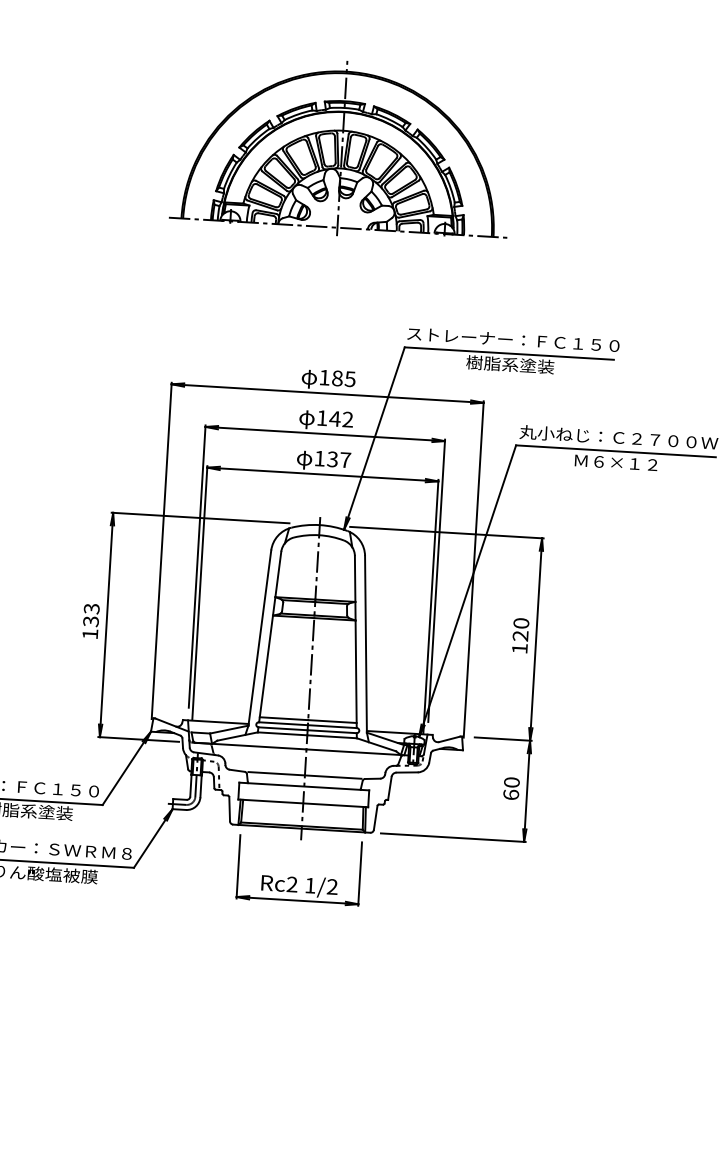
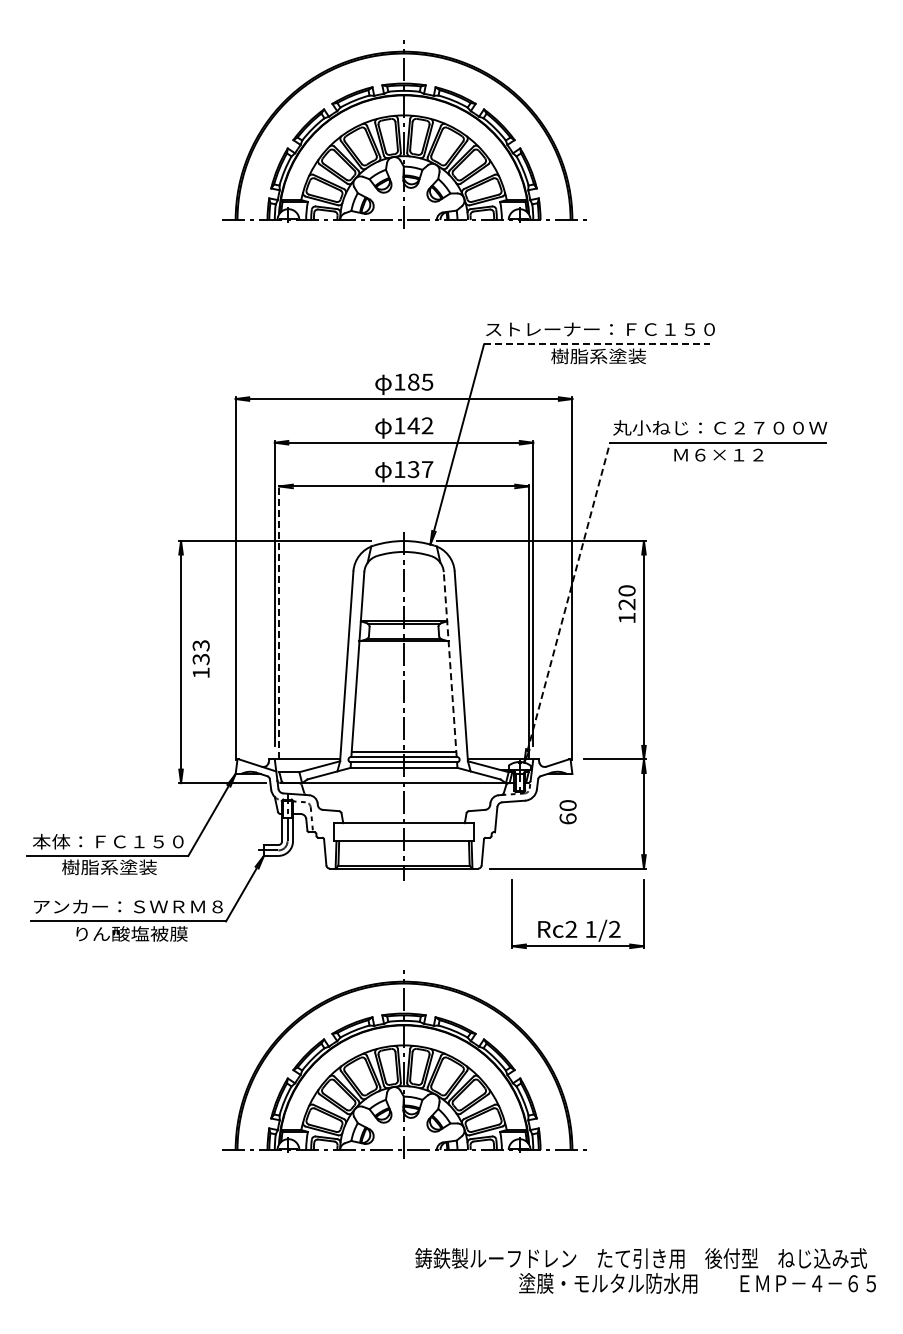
line: (508, 353) -> (596, 344), solid -> dashed
line: (467, 591) -> (567, 602), solid -> dashed
line: (199, 592) -> (279, 621), solid -> dashed
text: (90, 620) -> (200, 658), moved
text: (520, 635) -> (626, 603), moved
line: (356, 642) -> (450, 664), solid -> dashed
line: (305, 775) -> (404, 811), removed
text: (510, 788) -> (567, 812), moved
part: (295, 877) -> (574, 921), moved
part: (291, 1010) -> (404, 1064), added

